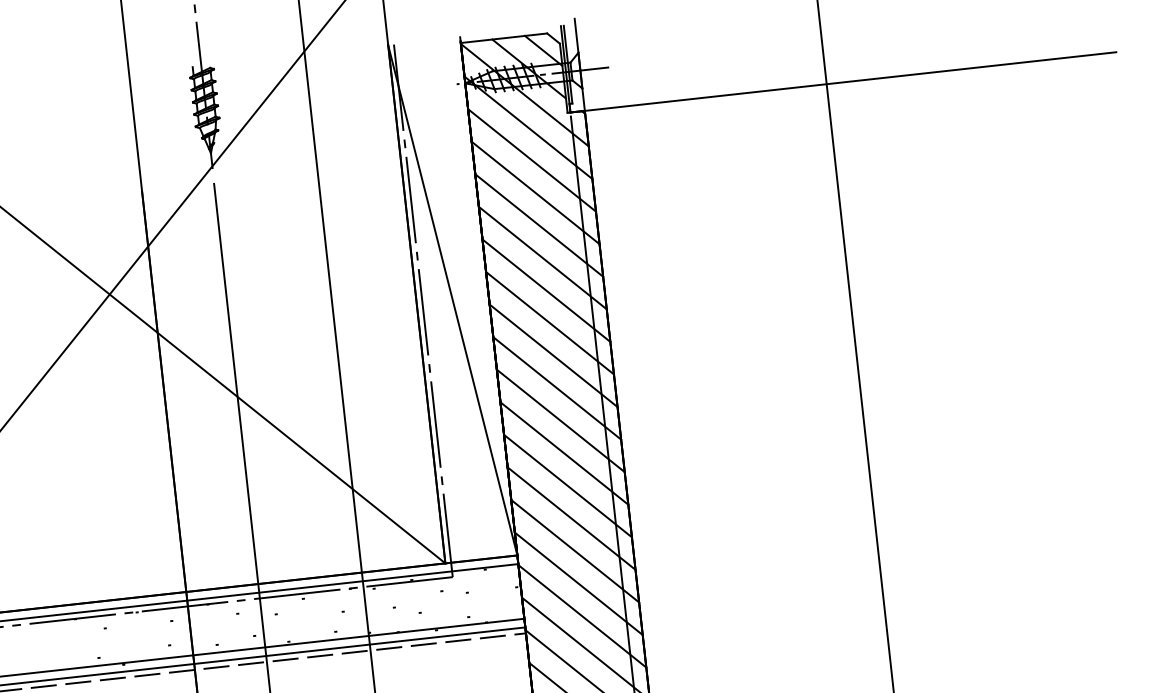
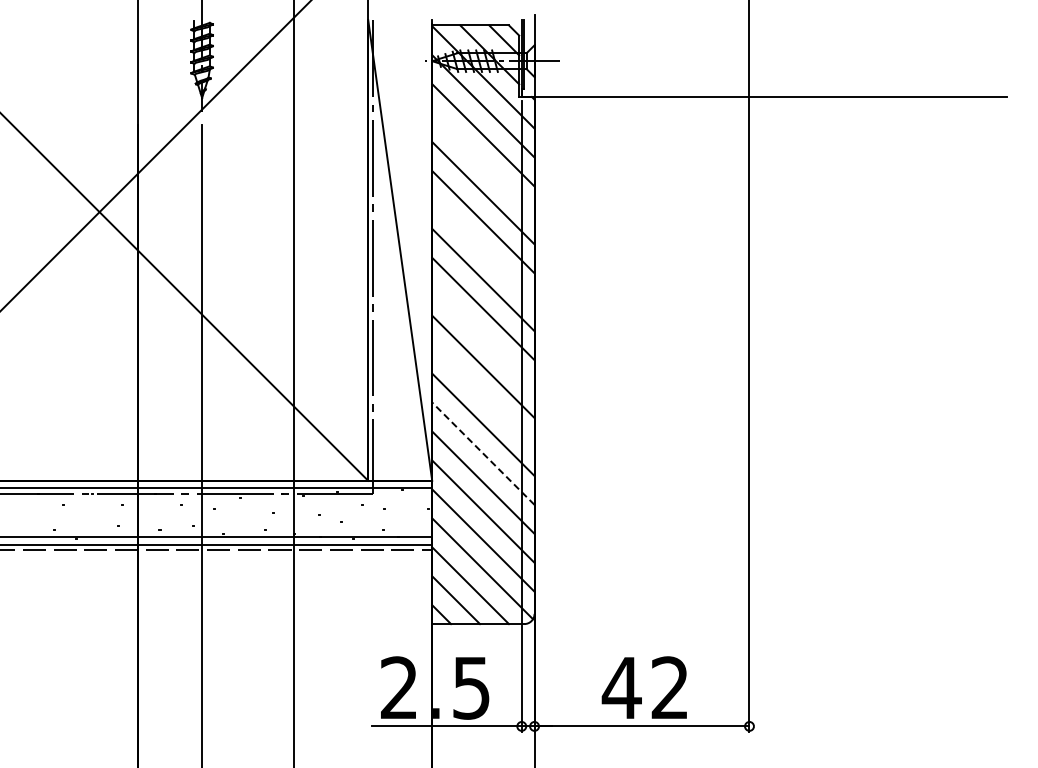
line: (535, 193) -> (483, 164), removed
line: (546, 289) -> (483, 250), removed
line: (557, 387) -> (483, 337), removed
line: (564, 453) -> (483, 395), removed
line: (571, 518) -> (483, 453), solid -> dashed

